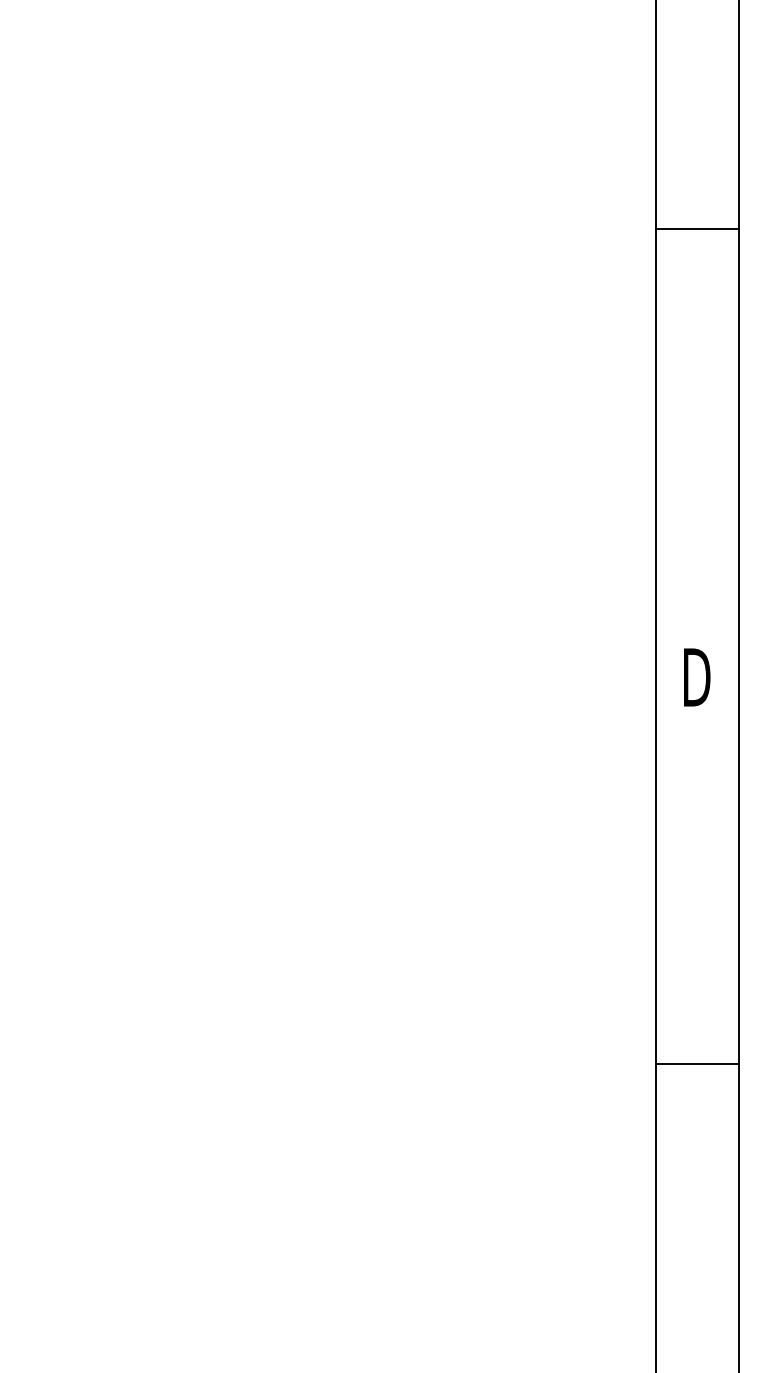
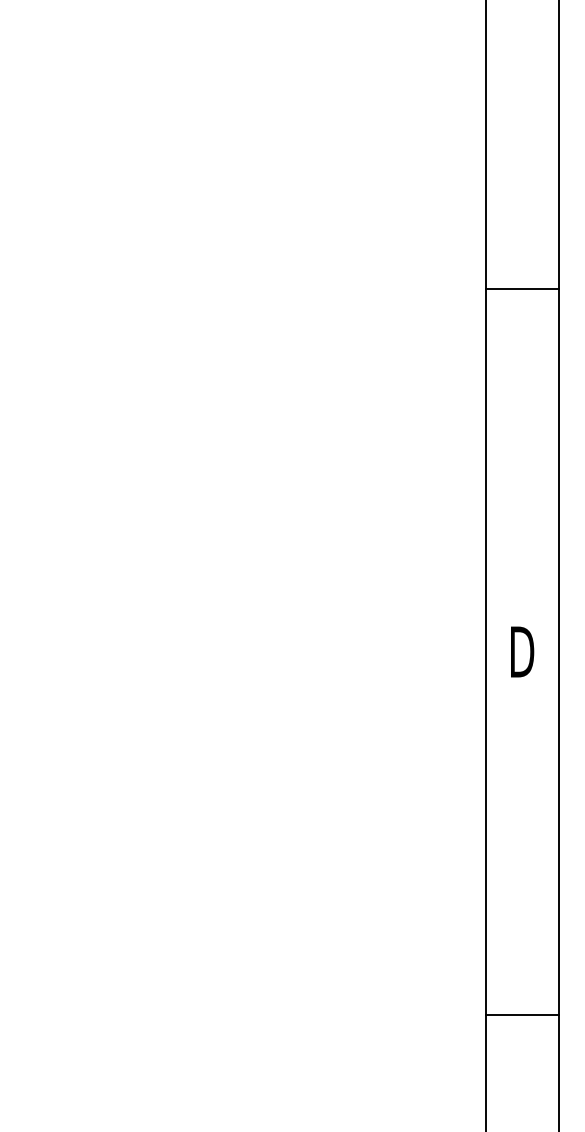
line: (696, 228) -> (521, 288), moved
line: (696, 1064) -> (521, 1015), moved

